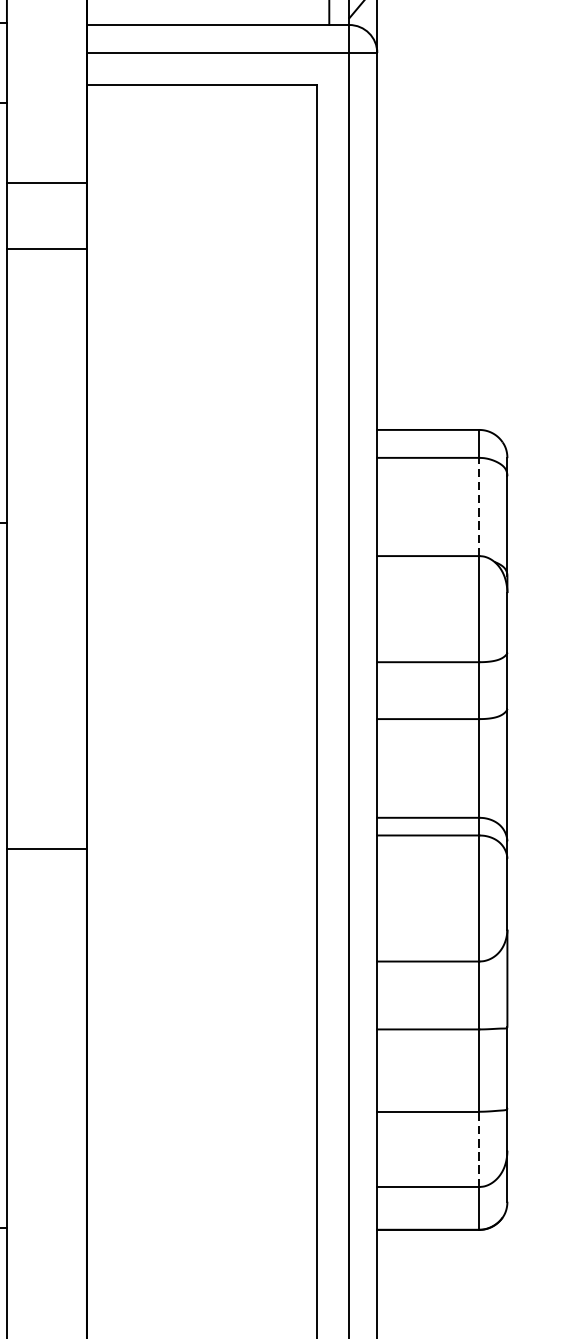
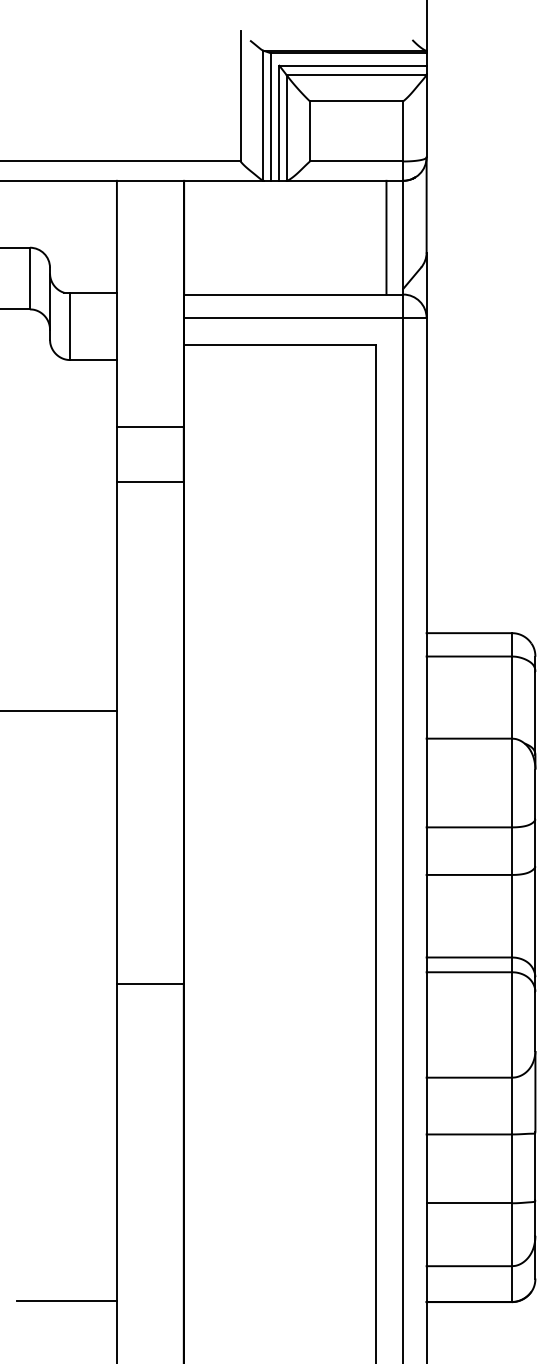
line: (480, 506) -> (512, 697), dashed -> solid
line: (480, 1149) -> (512, 1234), dashed -> solid

